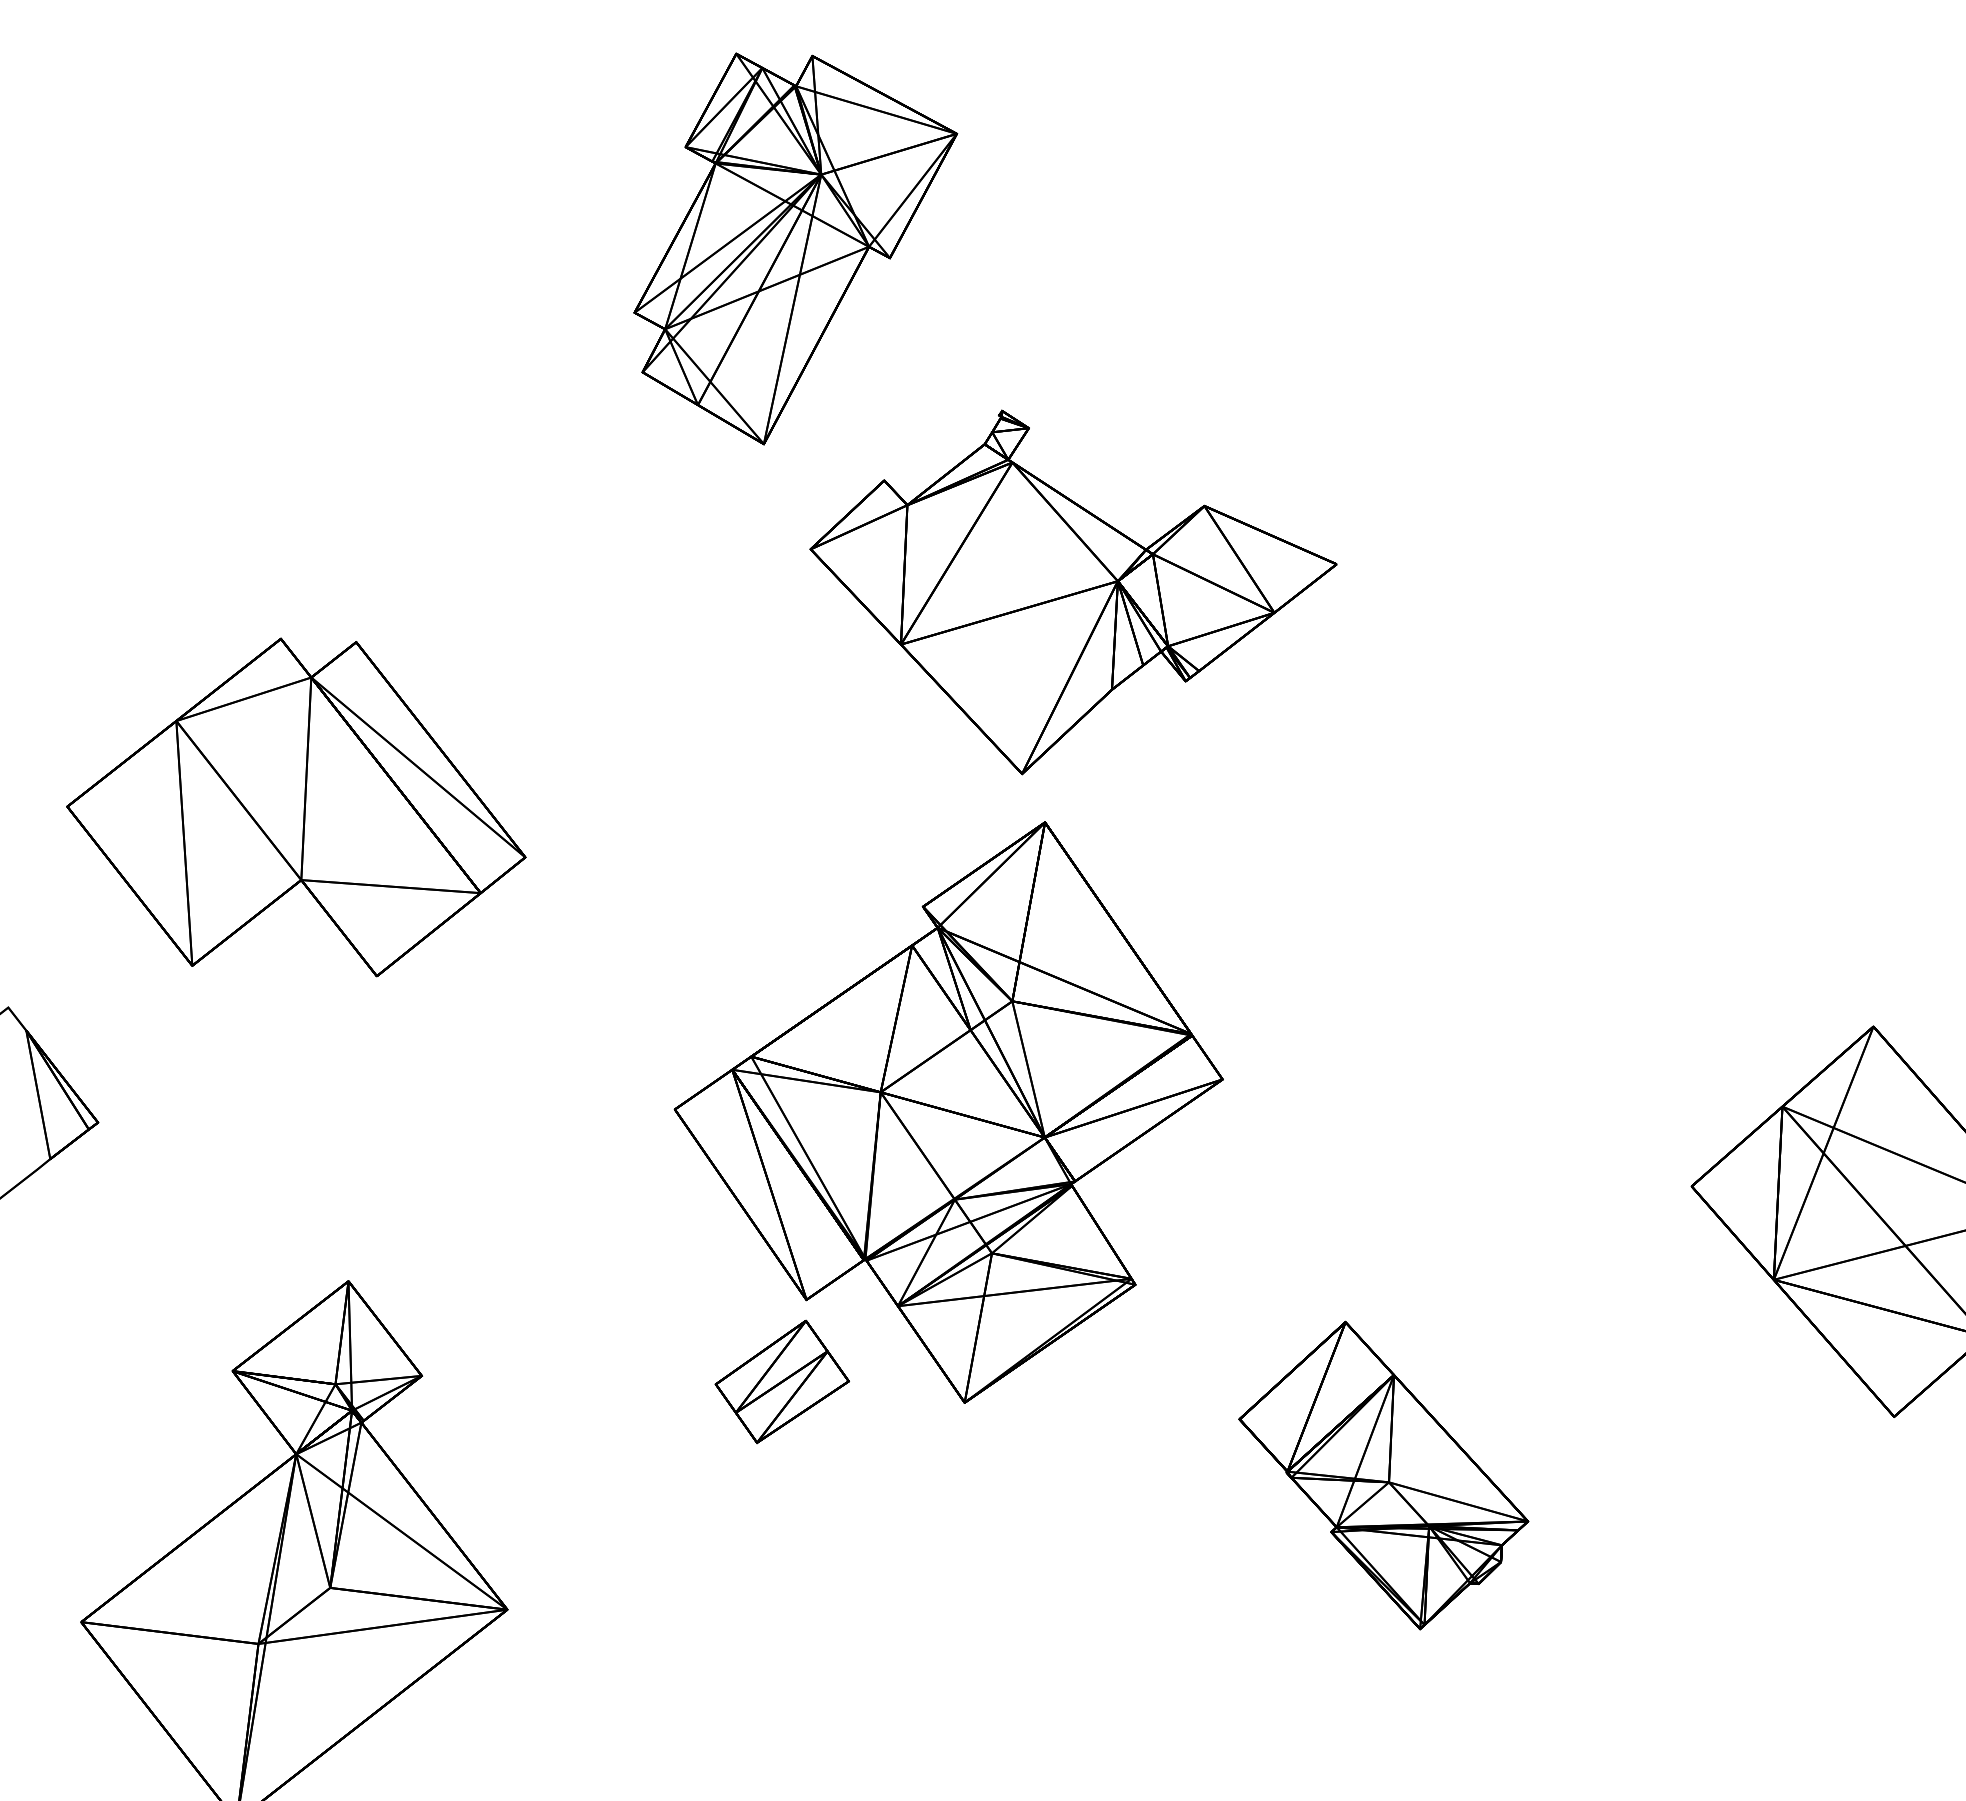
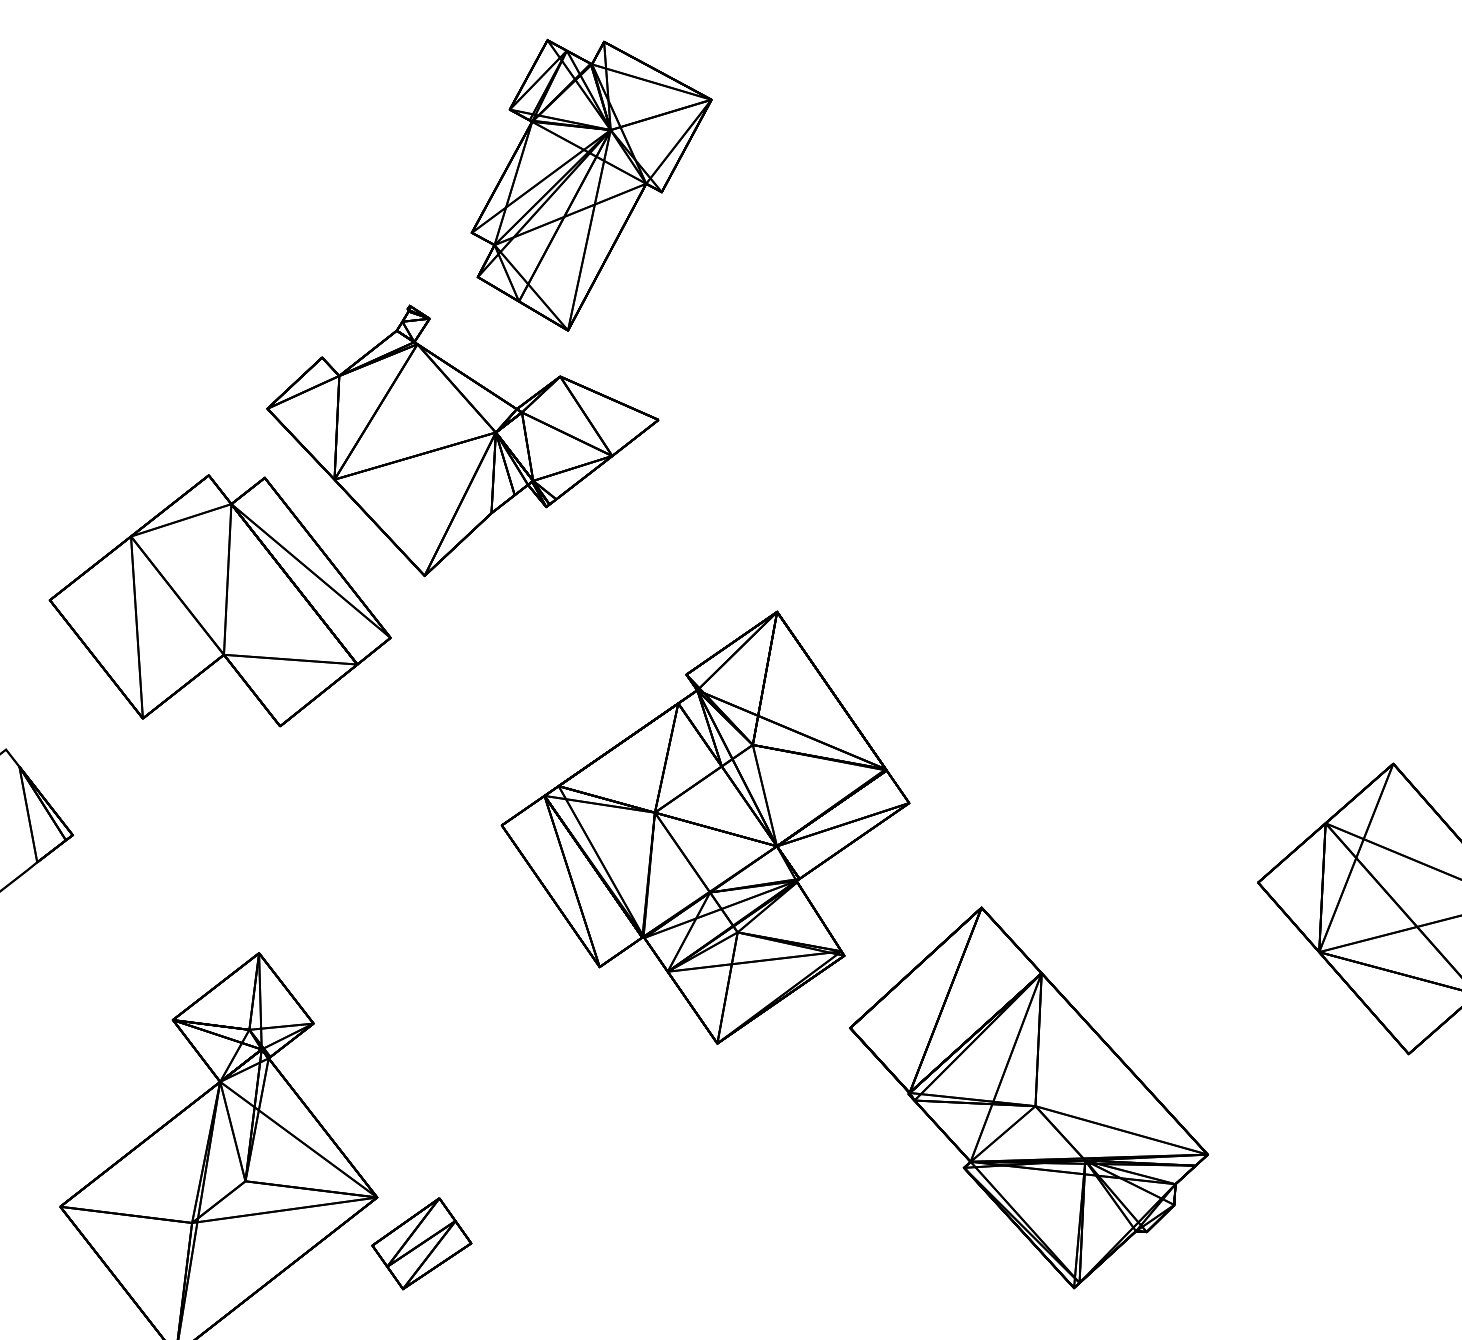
part: (1073, 592) -> (462, 440), moved
part: (781, 1381) -> (421, 1243), moved
part: (1383, 1475) -> (1028, 1097), size x1.67

